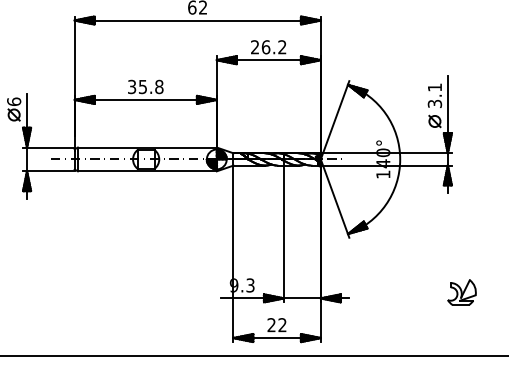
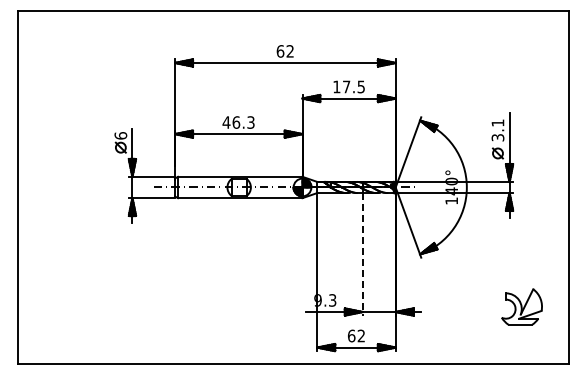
text: (268, 46) -> (348, 86), 26.2 -> 17.5
text: (145, 86) -> (238, 122), 35.8 -> 46.3
line: (283, 234) -> (362, 254), solid -> dashed
part: (462, 292) -> (522, 306), size x1.6
text: (271, 324) -> (351, 335), 22 -> 62

